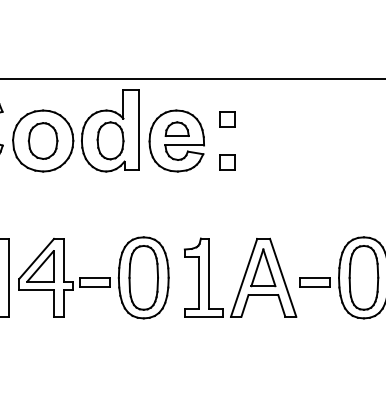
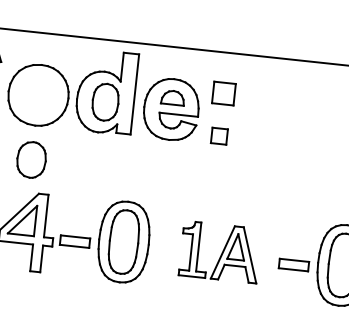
part: (227, 119) -> (224, 93), size x1.4
part: (42, 140) -> (30, 159), moved
part: (240, 277) -> (220, 251), size x0.7

